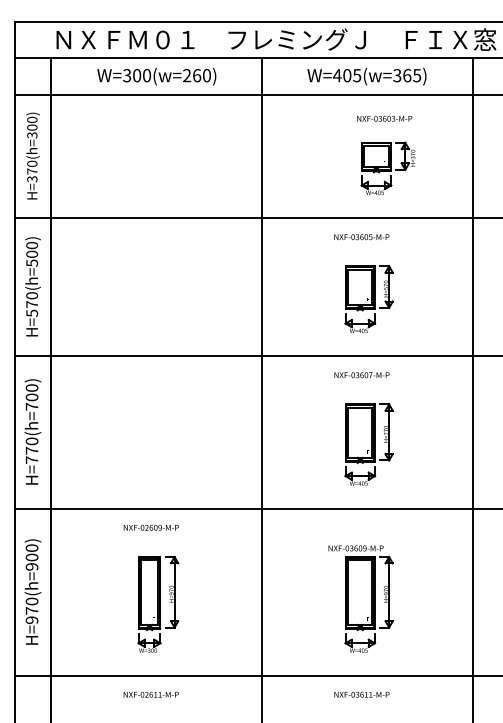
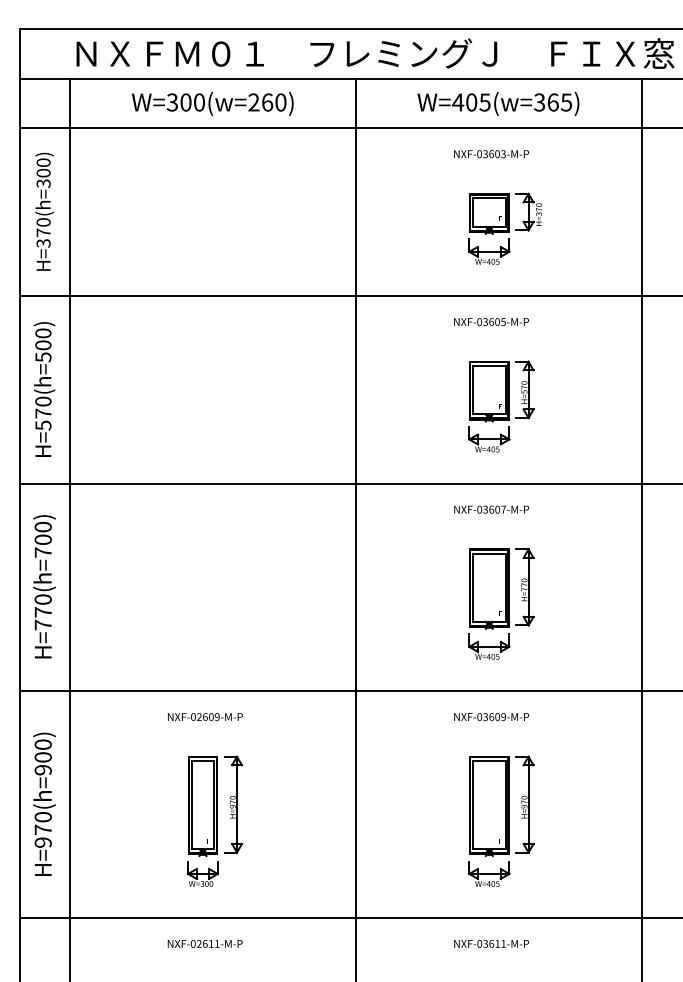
text: (384, 119) -> (491, 154), moved
part: (388, 168) -> (505, 228), moved
text: (355, 548) -> (491, 717), moved

